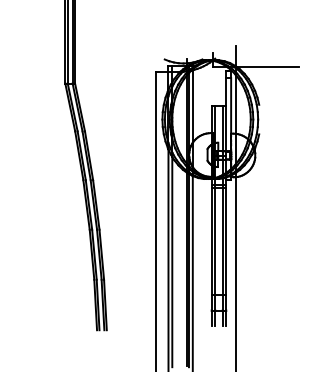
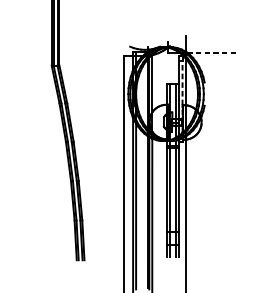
line: (267, 67) -> (211, 53), solid -> dashed
line: (231, 105) -> (182, 83), solid -> dashed

